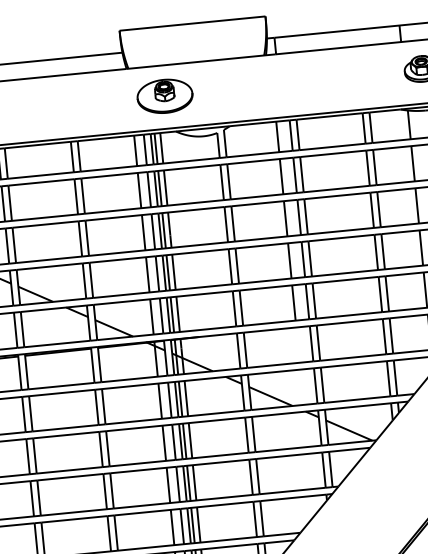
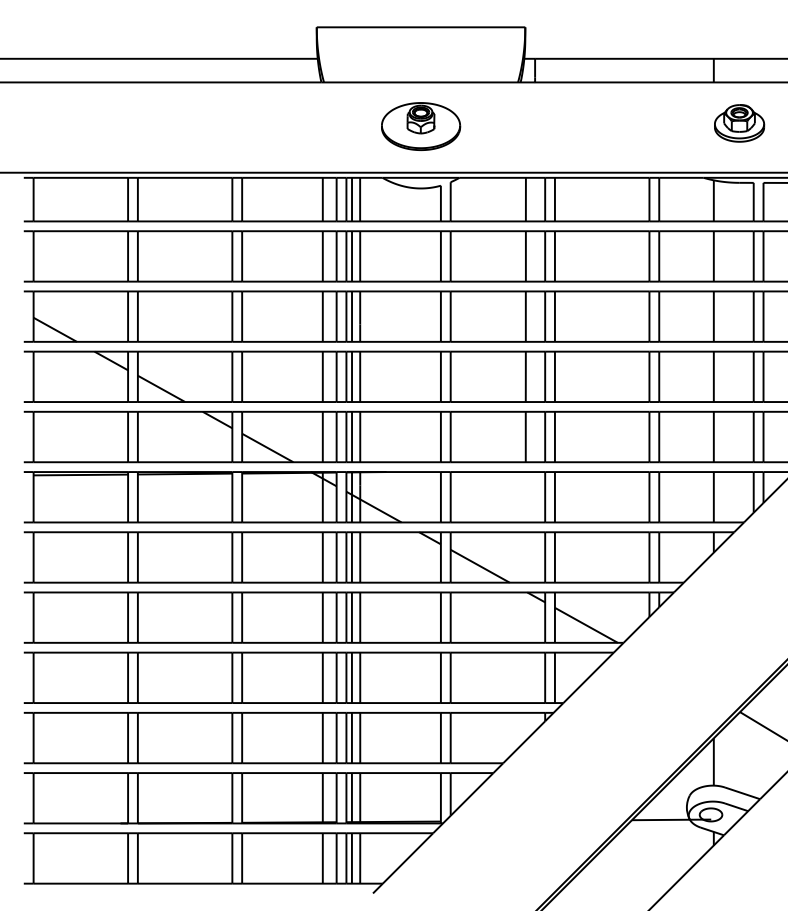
part: (165, 96) -> (421, 126), moved

